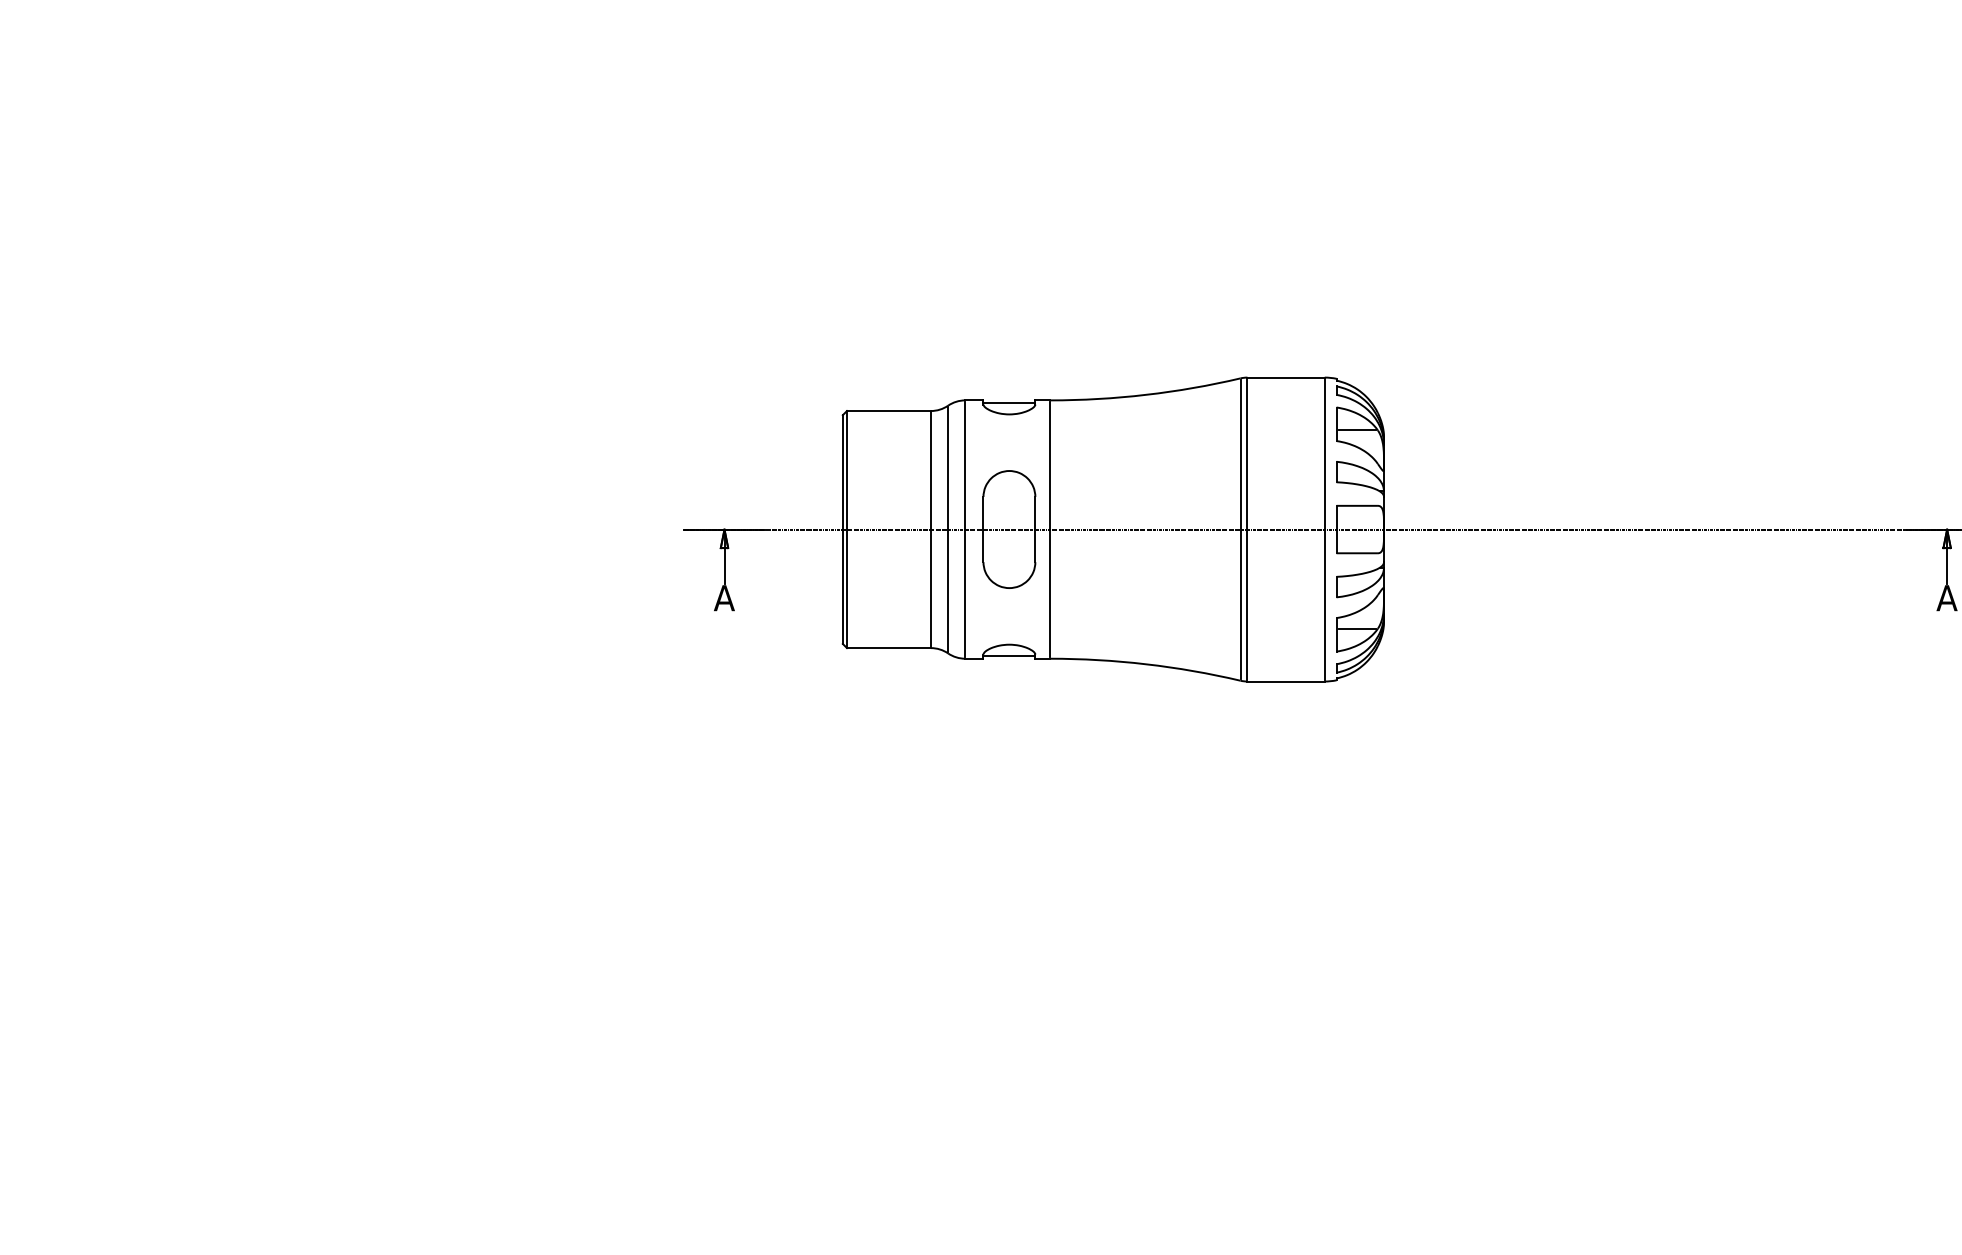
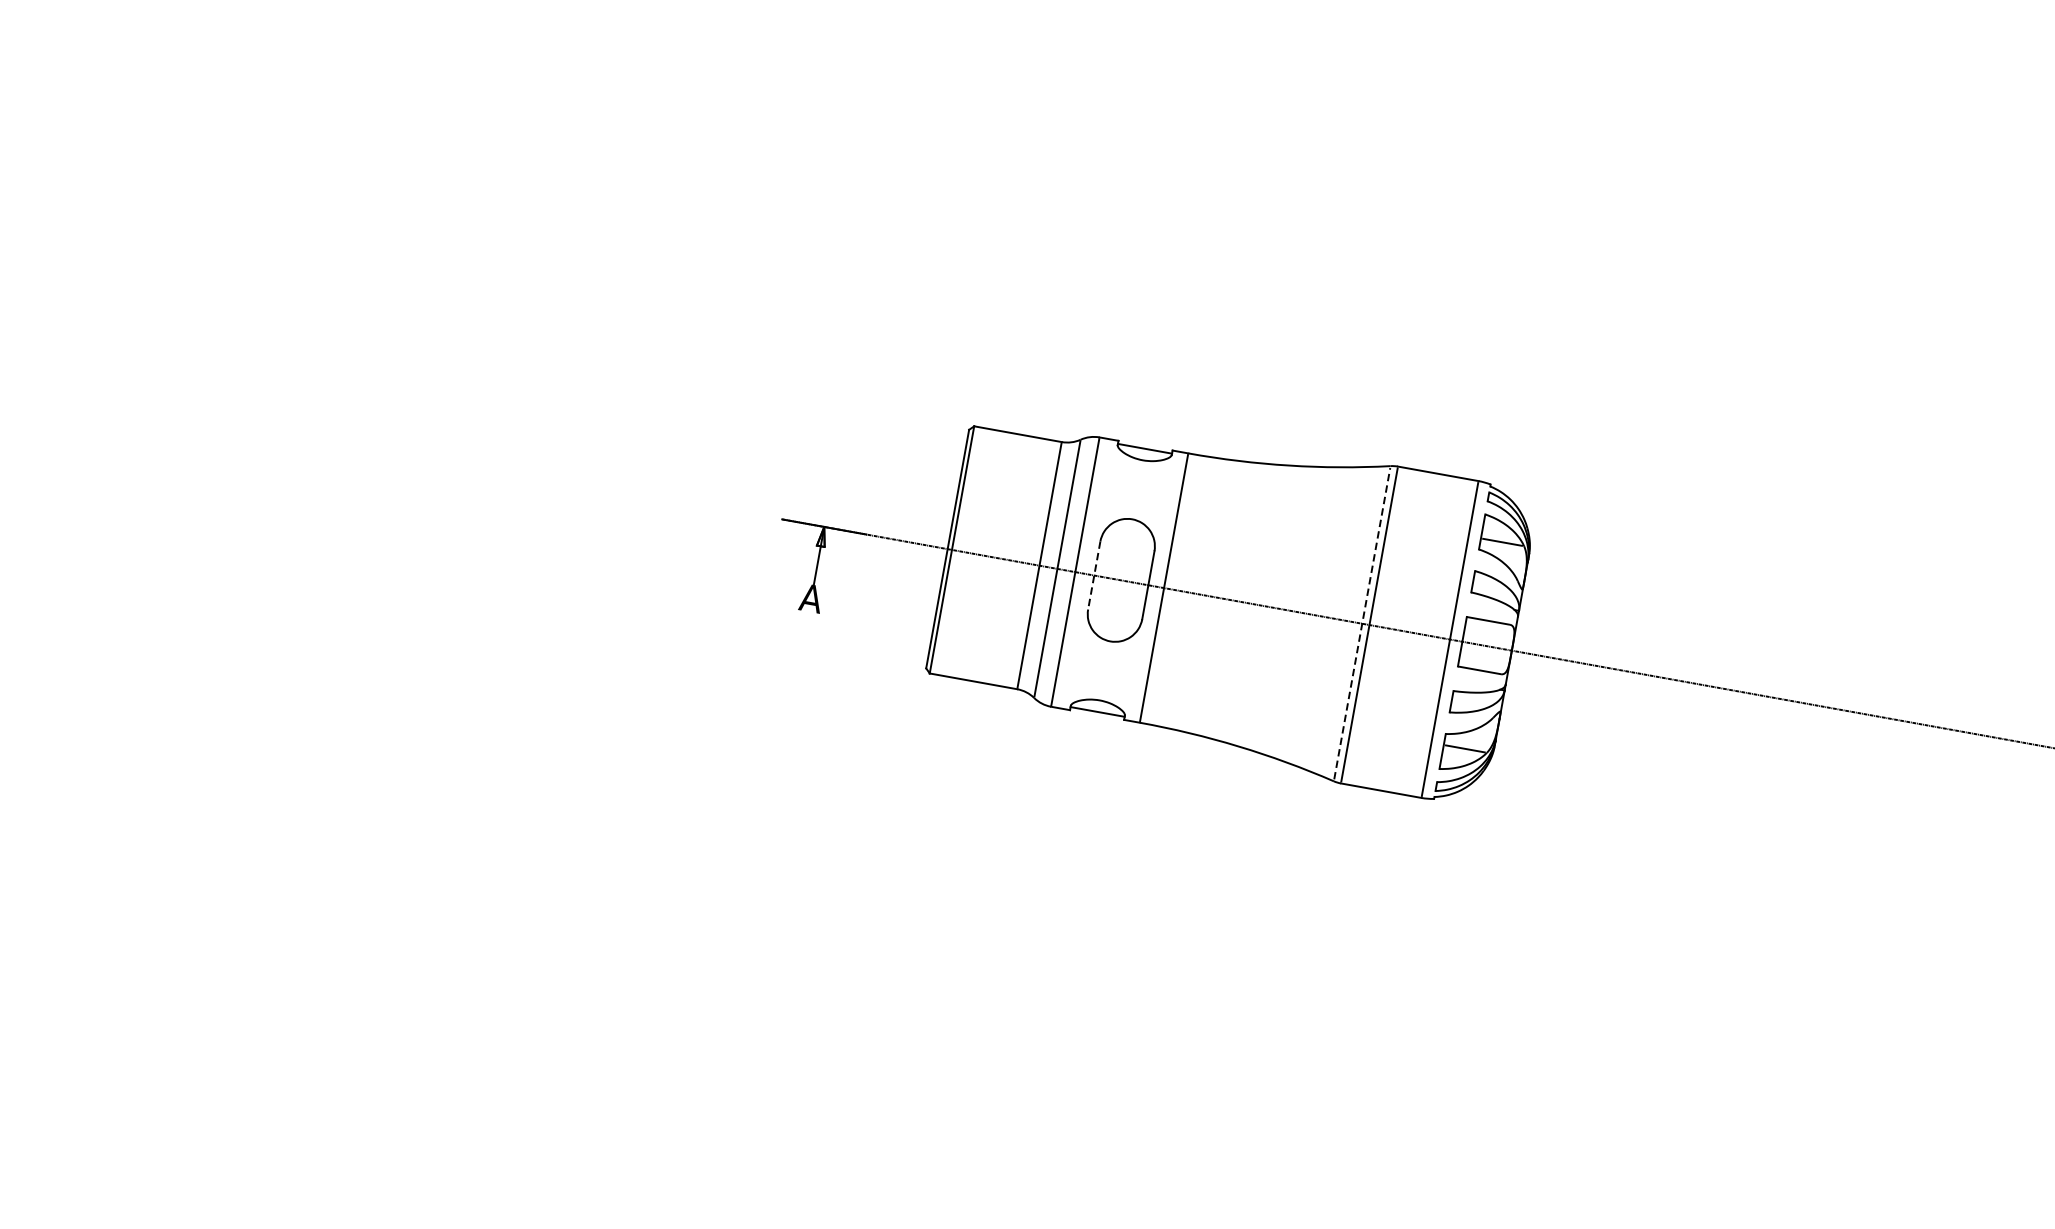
line: (983, 529) -> (1094, 575), solid -> dashed
line: (1240, 529) -> (1362, 623), solid -> dashed

